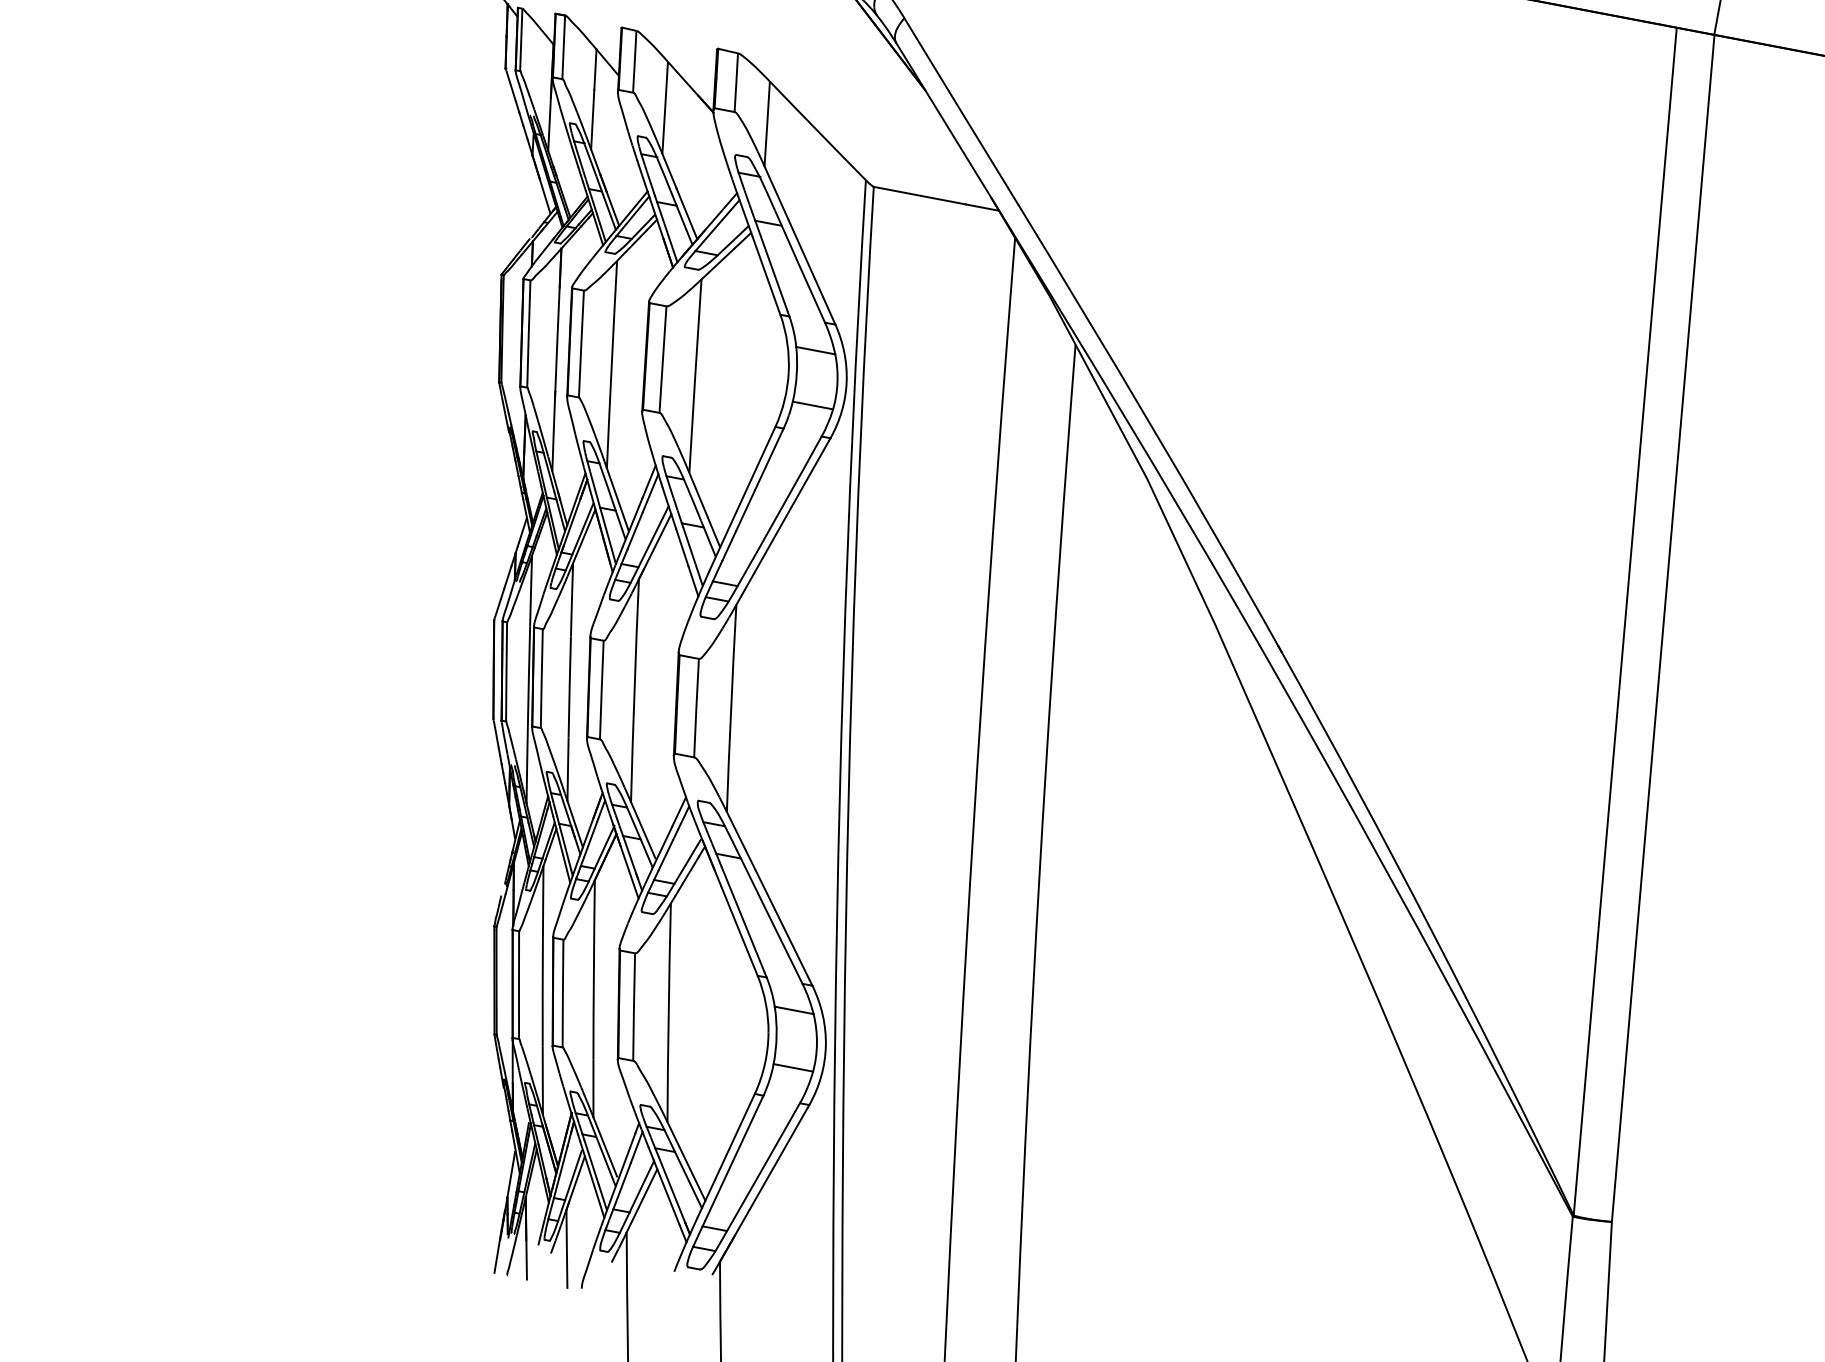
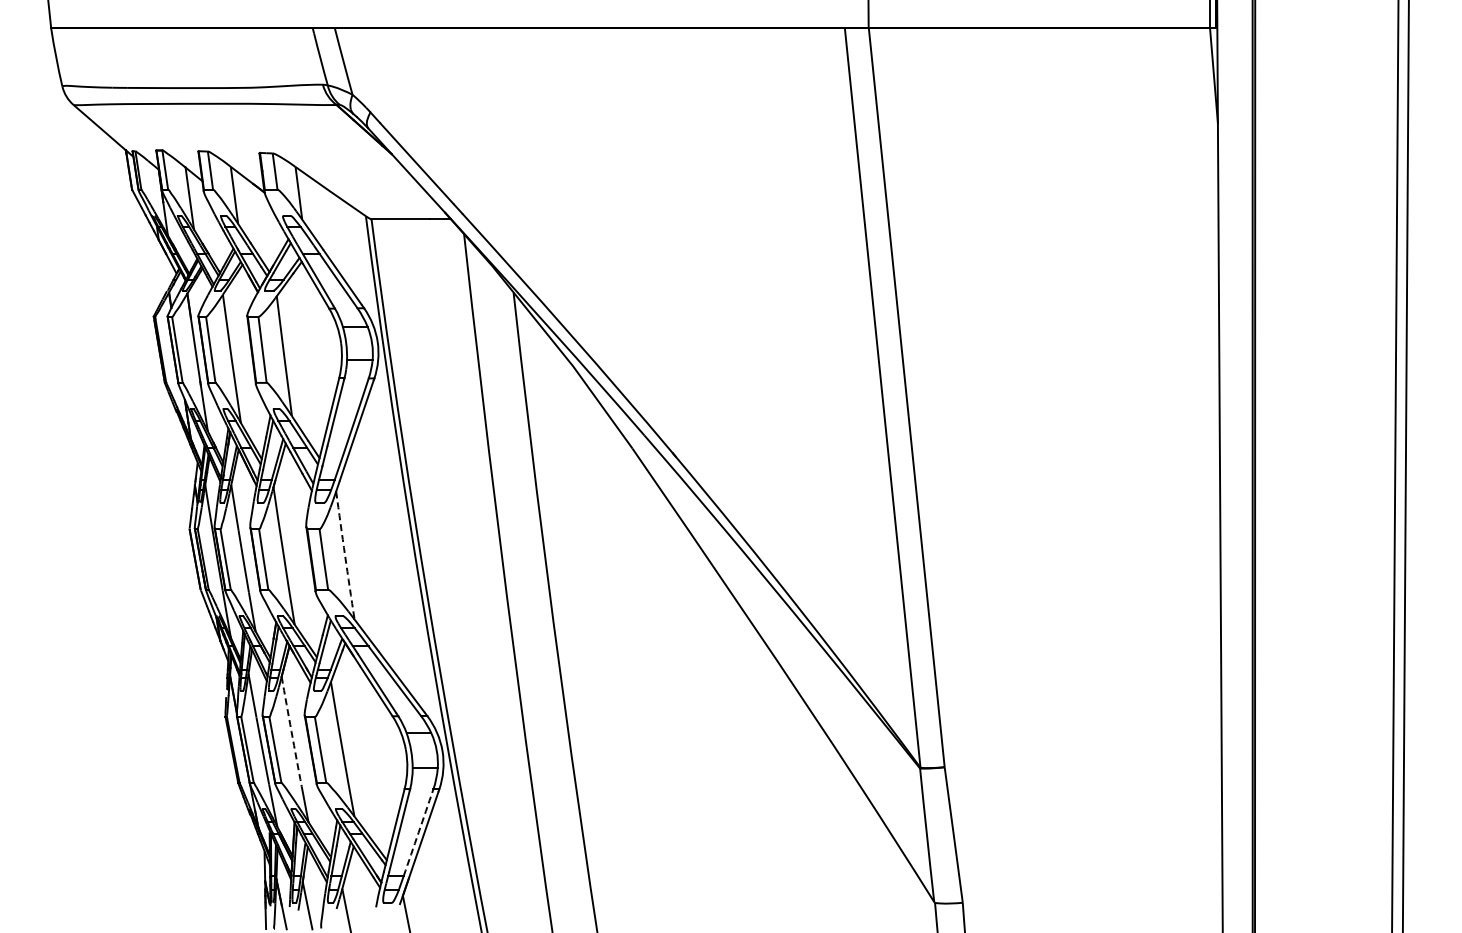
arc: (731, 708) -> (345, 555), solid -> dashed
arc: (593, 969) -> (291, 731), solid -> dashed
arc: (763, 1166) -> (418, 832), solid -> dashed

